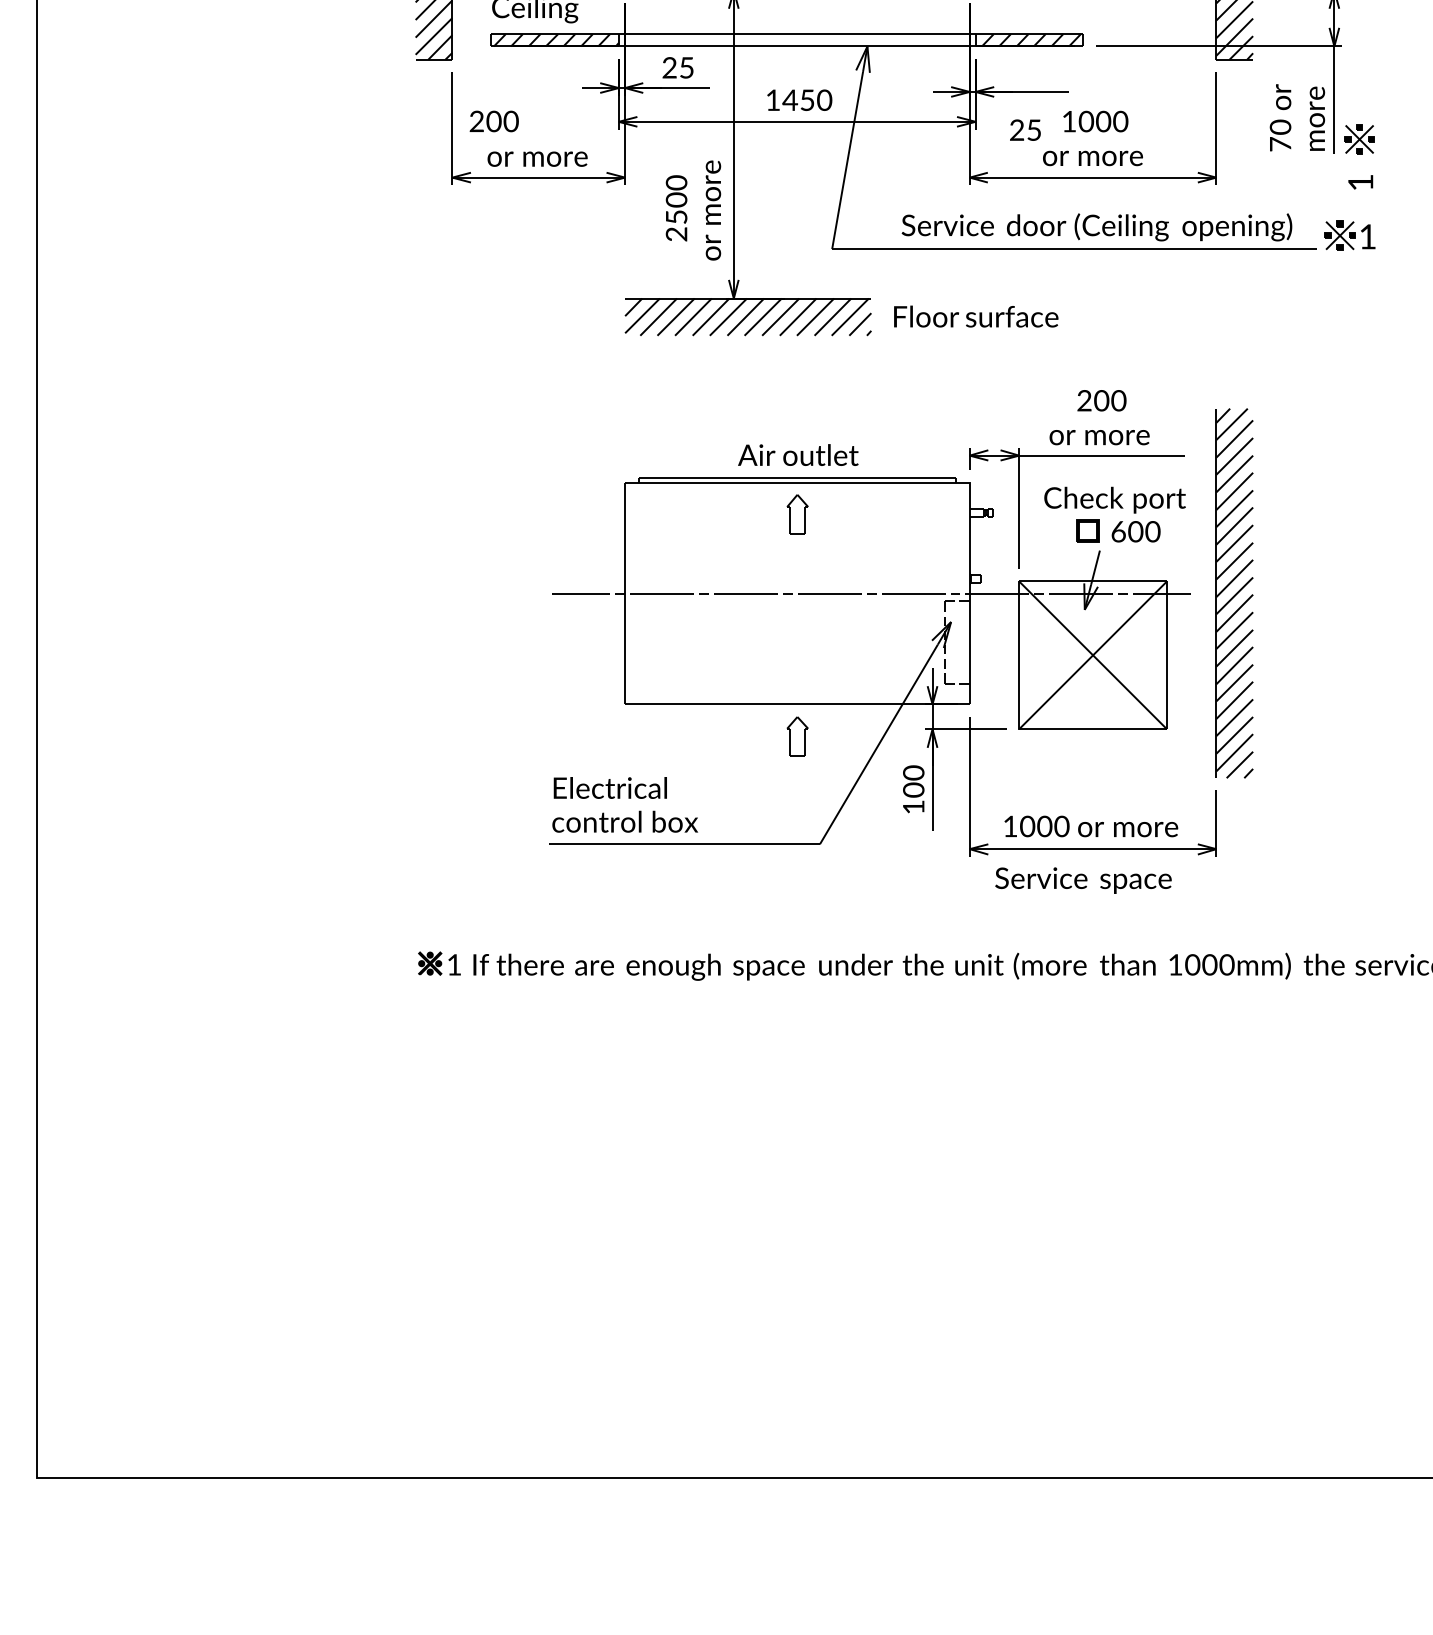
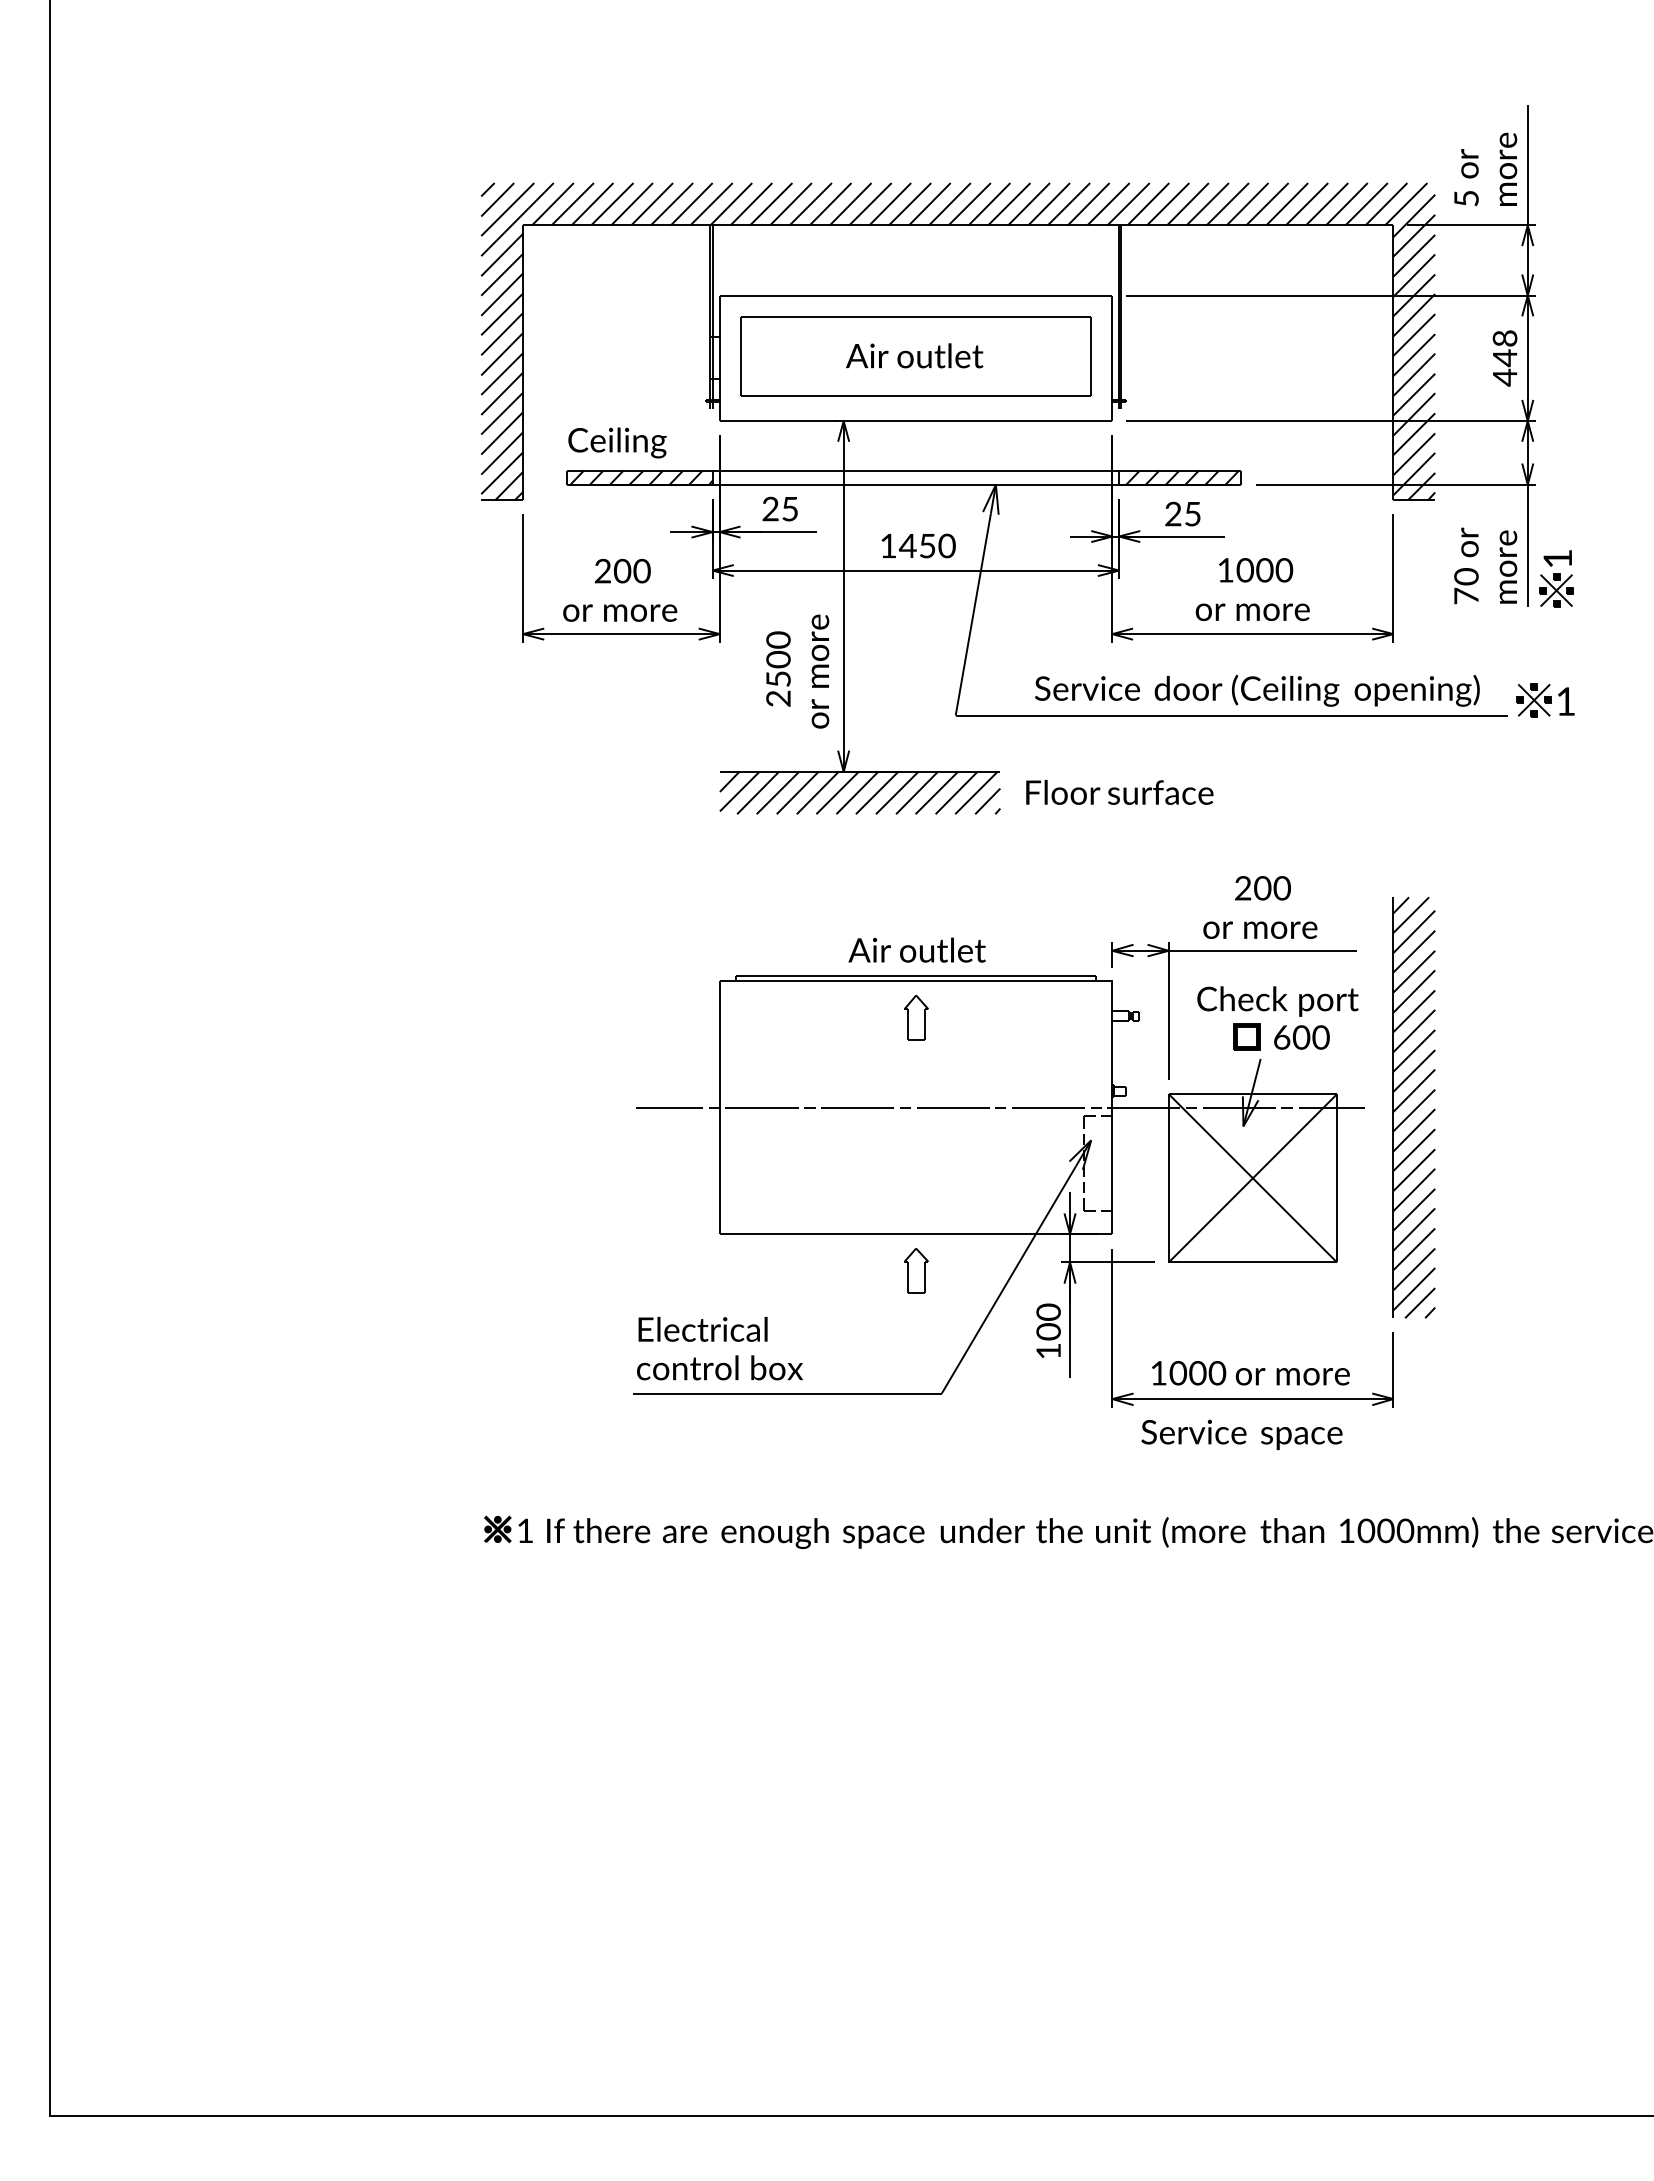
text: (493, 120) -> (622, 570), moved
text: (1025, 129) -> (1182, 513), moved
text: (1360, 182) -> (1557, 558), moved

